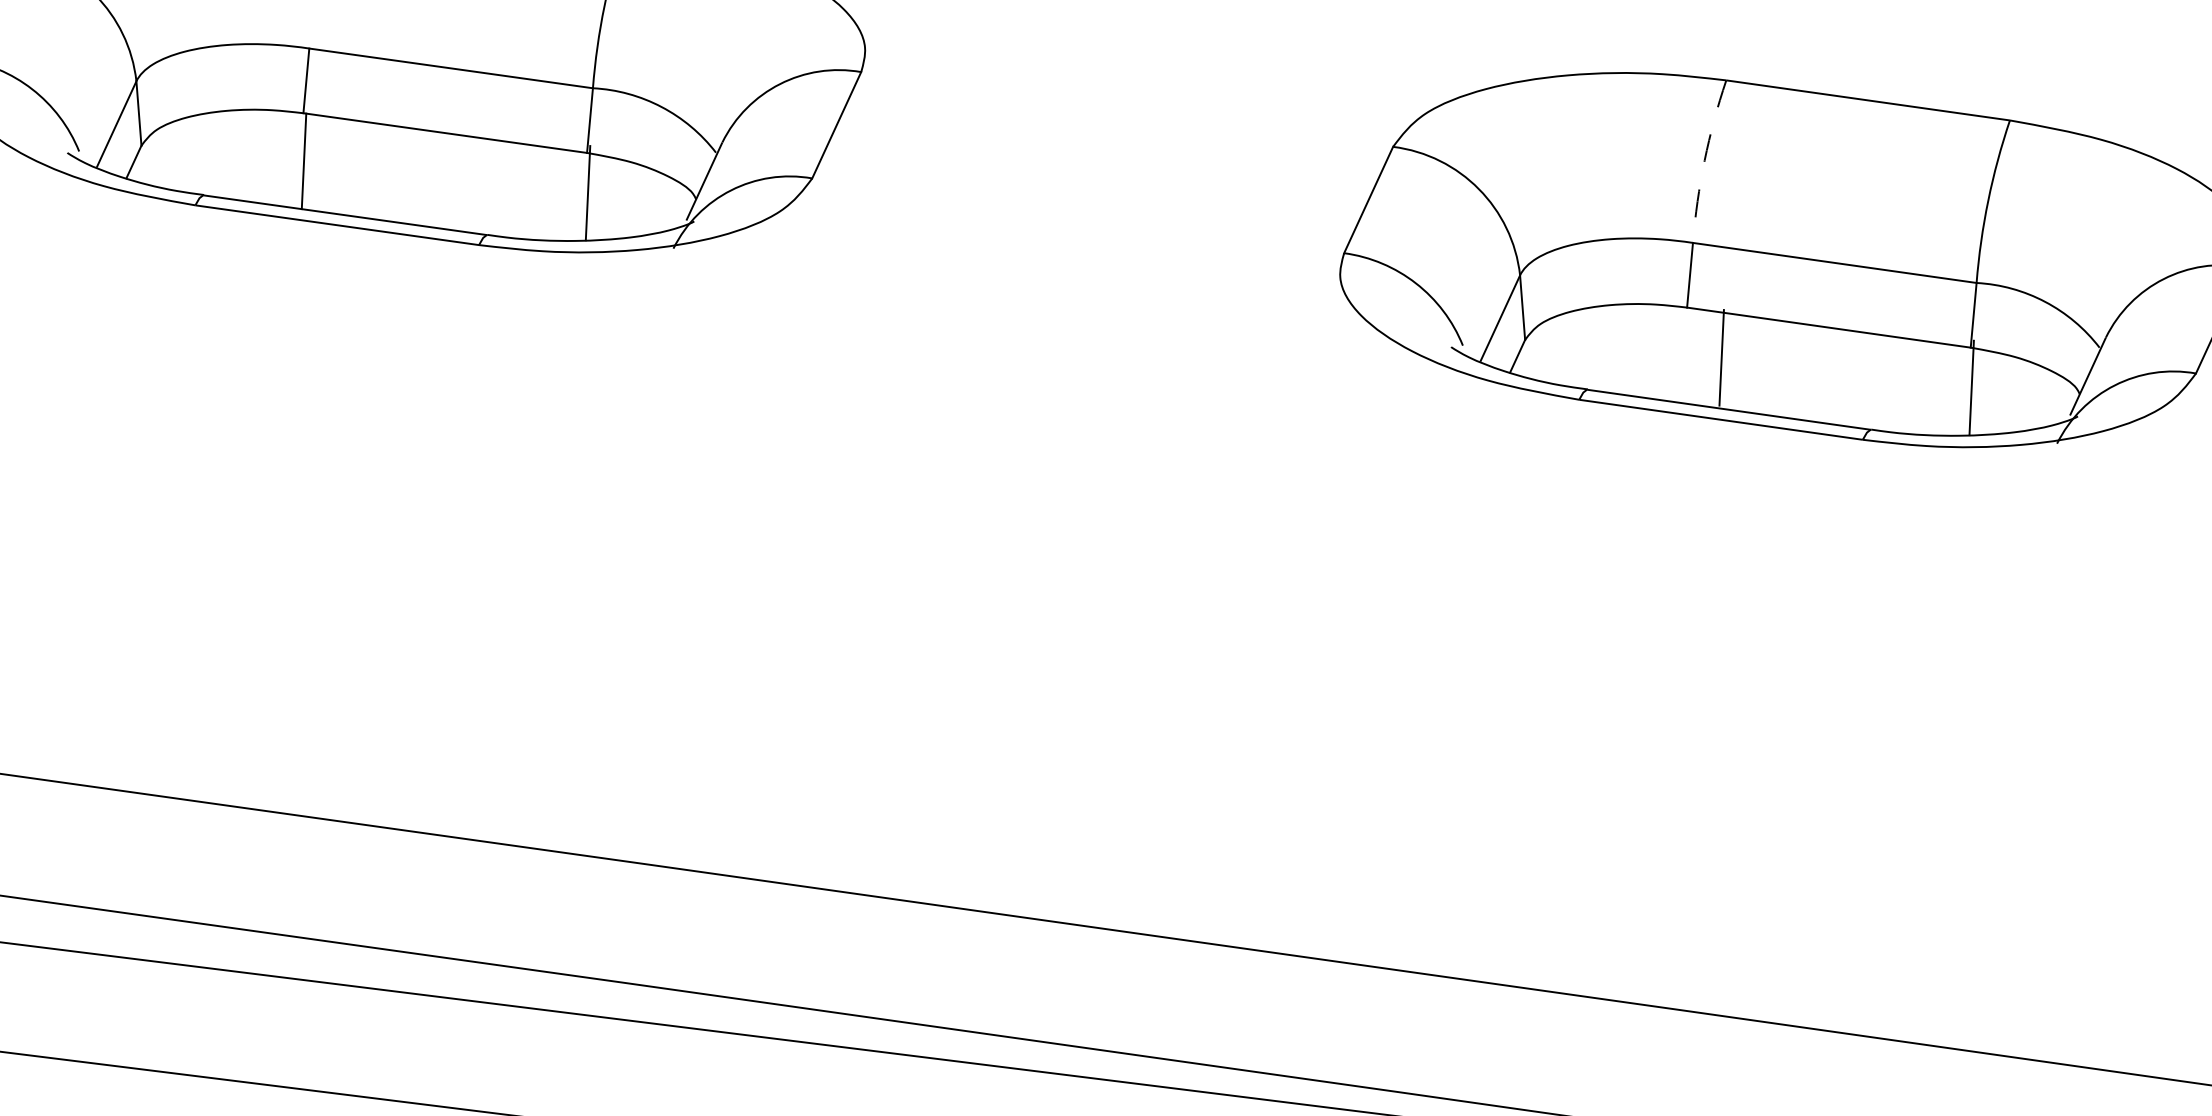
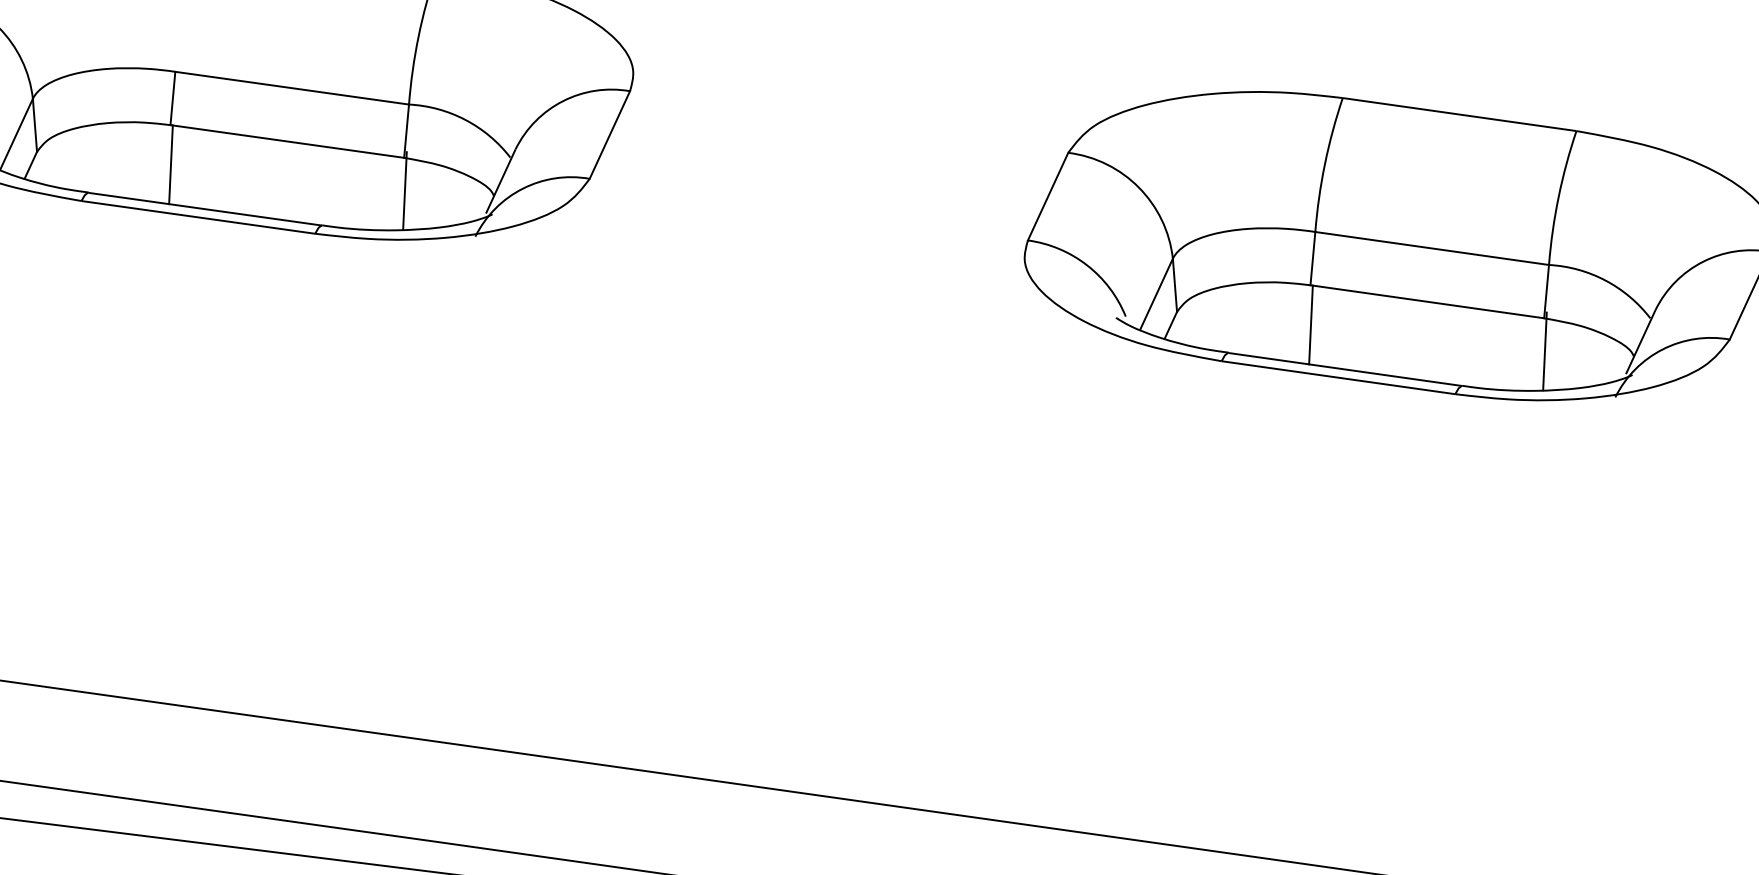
arc: (1704, 160) -> (1324, 164), dashed -> solid
line: (1721, 357) -> (1310, 324), moved

